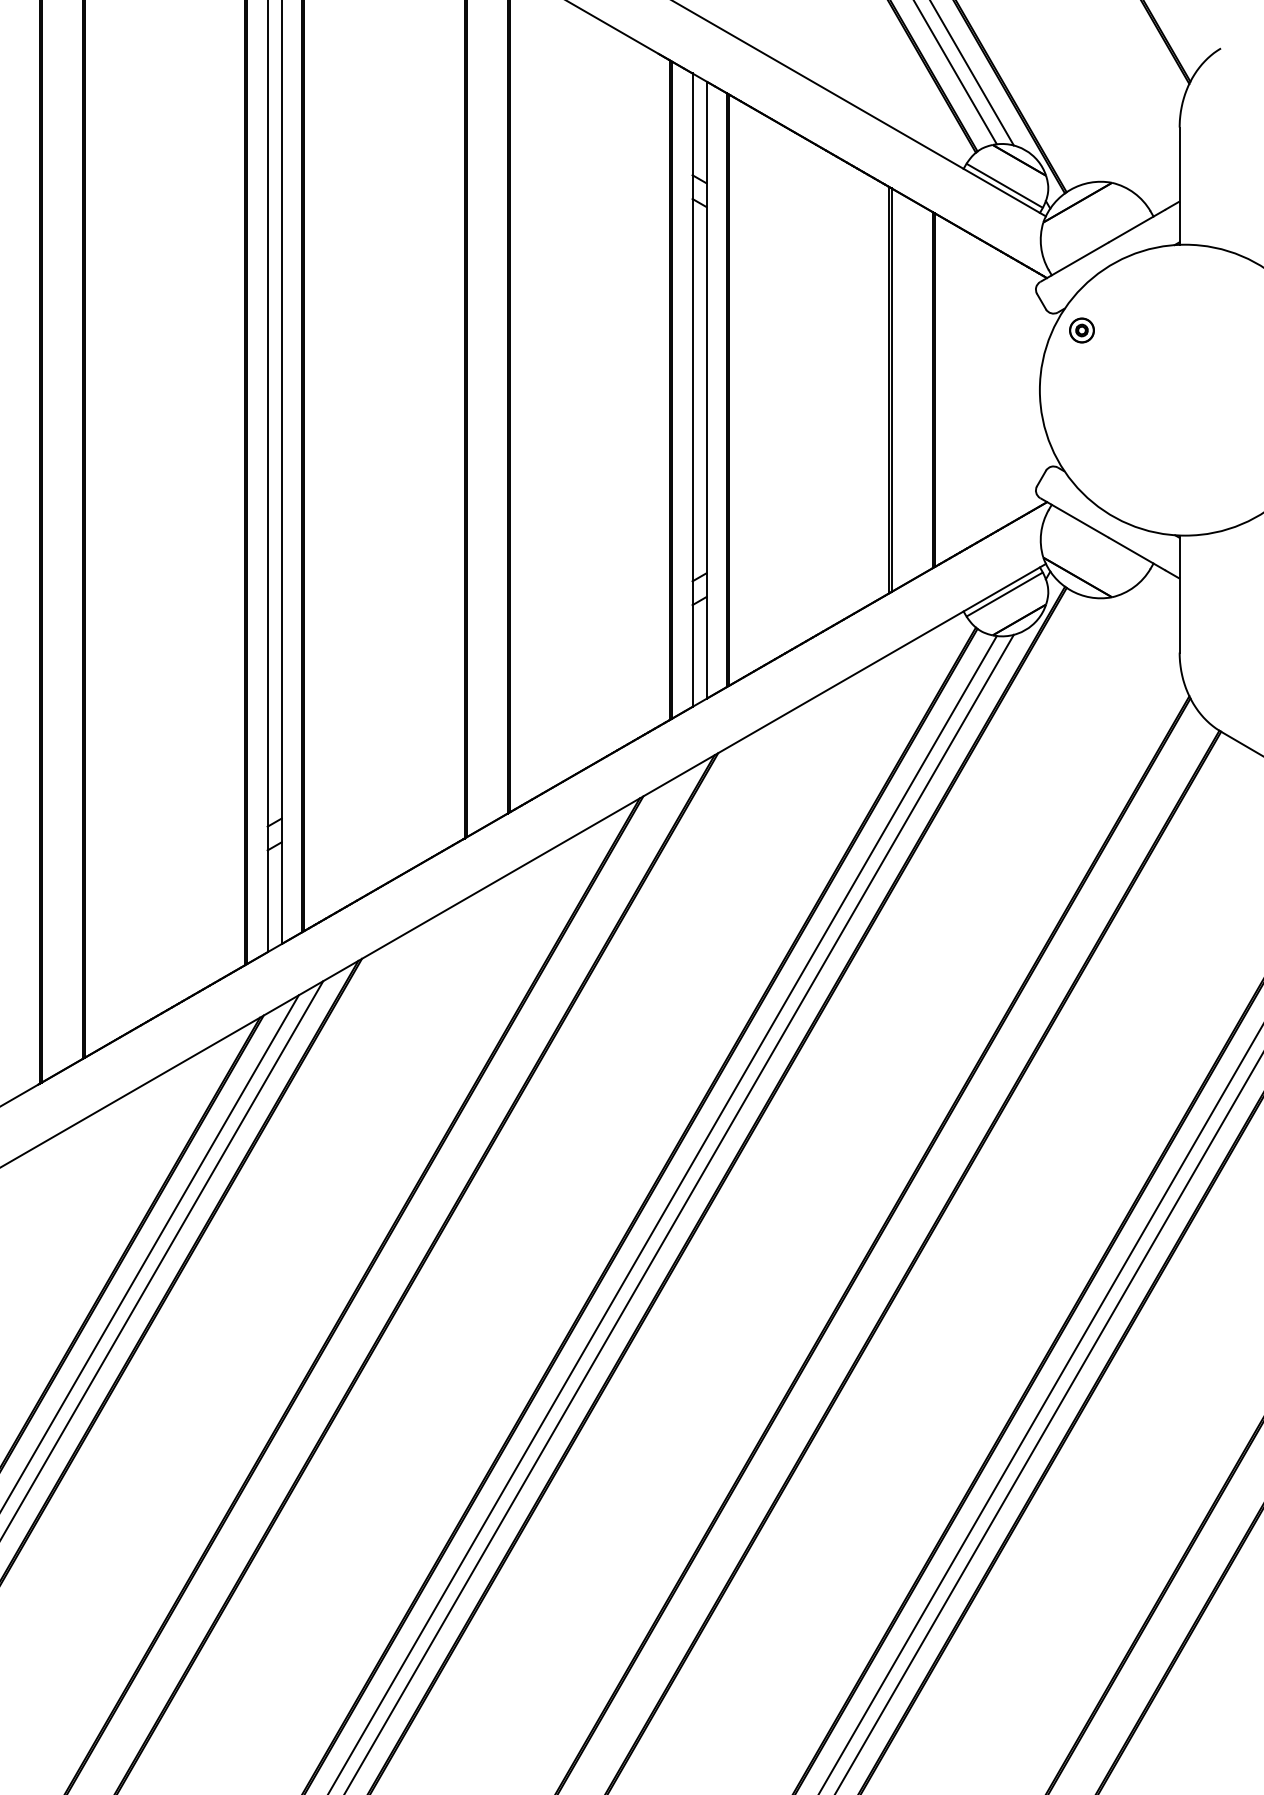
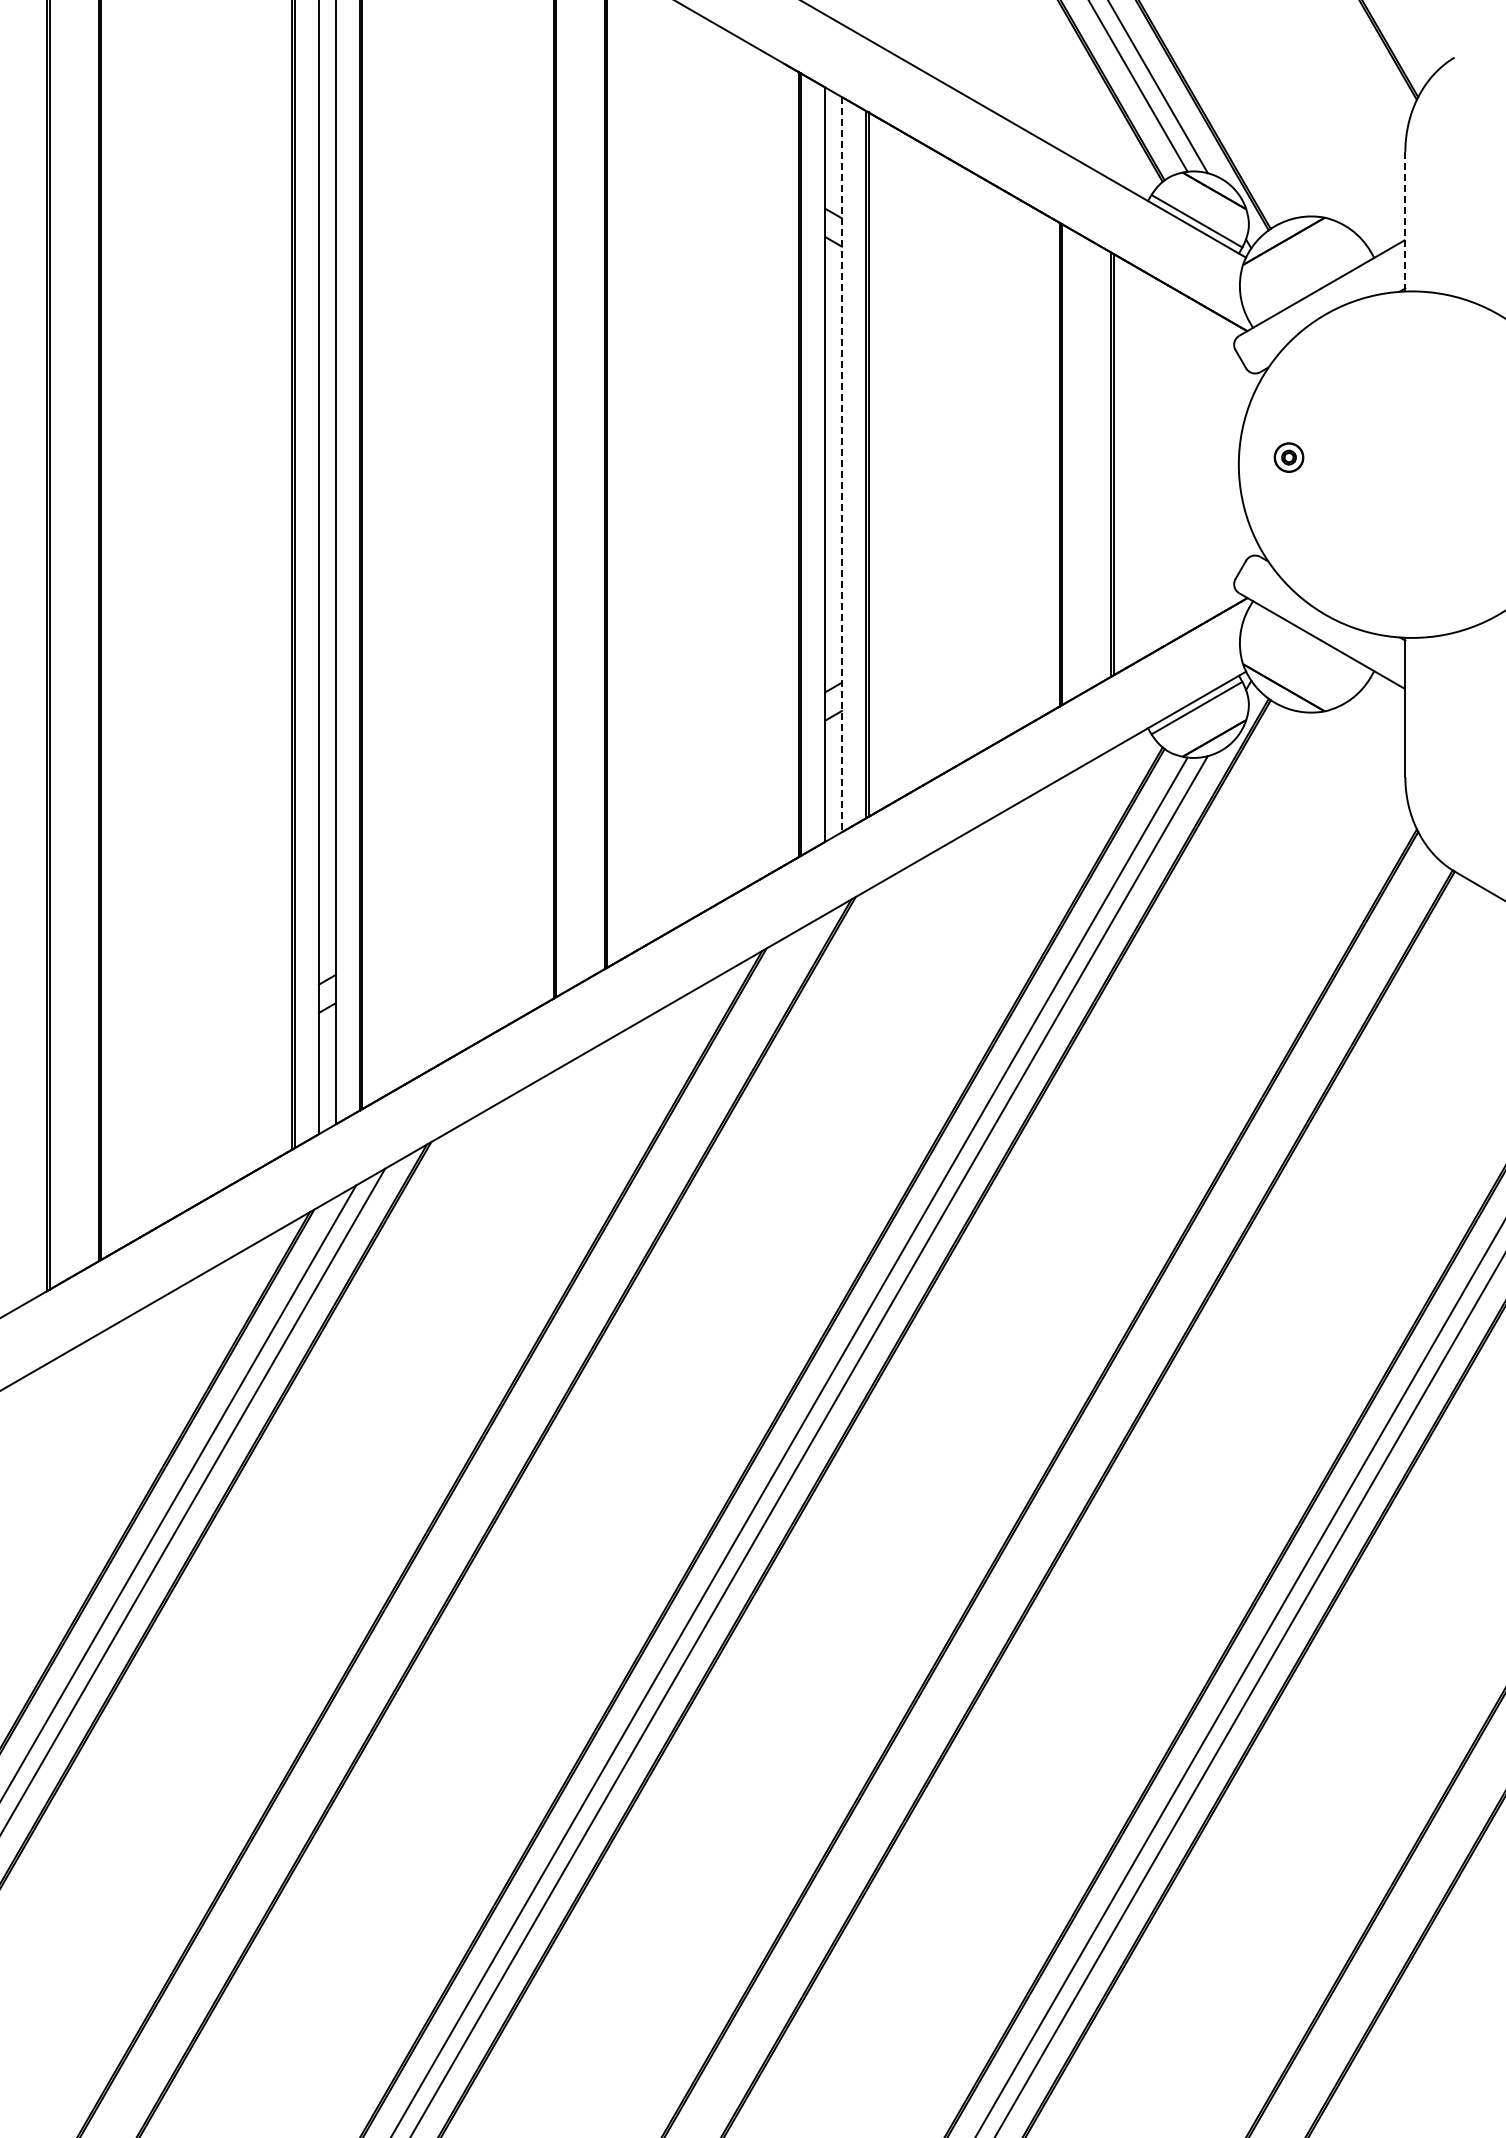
line: (1179, 186) -> (1405, 221), solid -> dashed
part: (1081, 330) -> (1288, 457), moved
line: (706, 390) -> (841, 464), solid -> dashed

